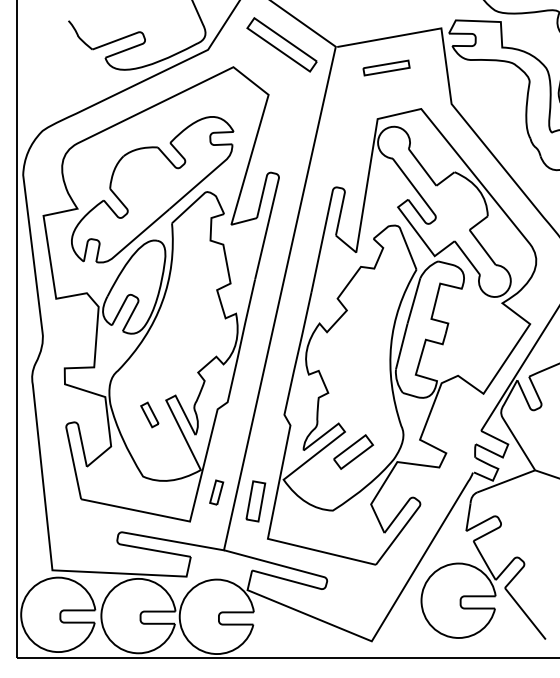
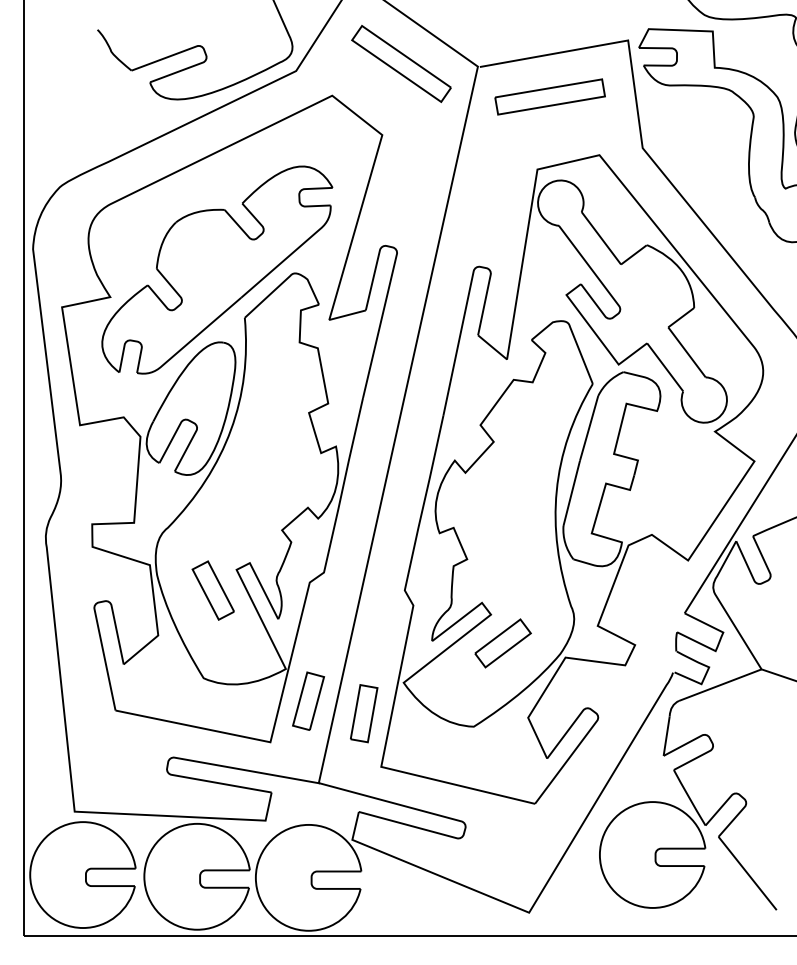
part: (386, 67) -> (550, 96), size x1.67
part: (149, 414) -> (212, 589), size x1.67
part: (216, 492) -> (308, 700), size x1.67

